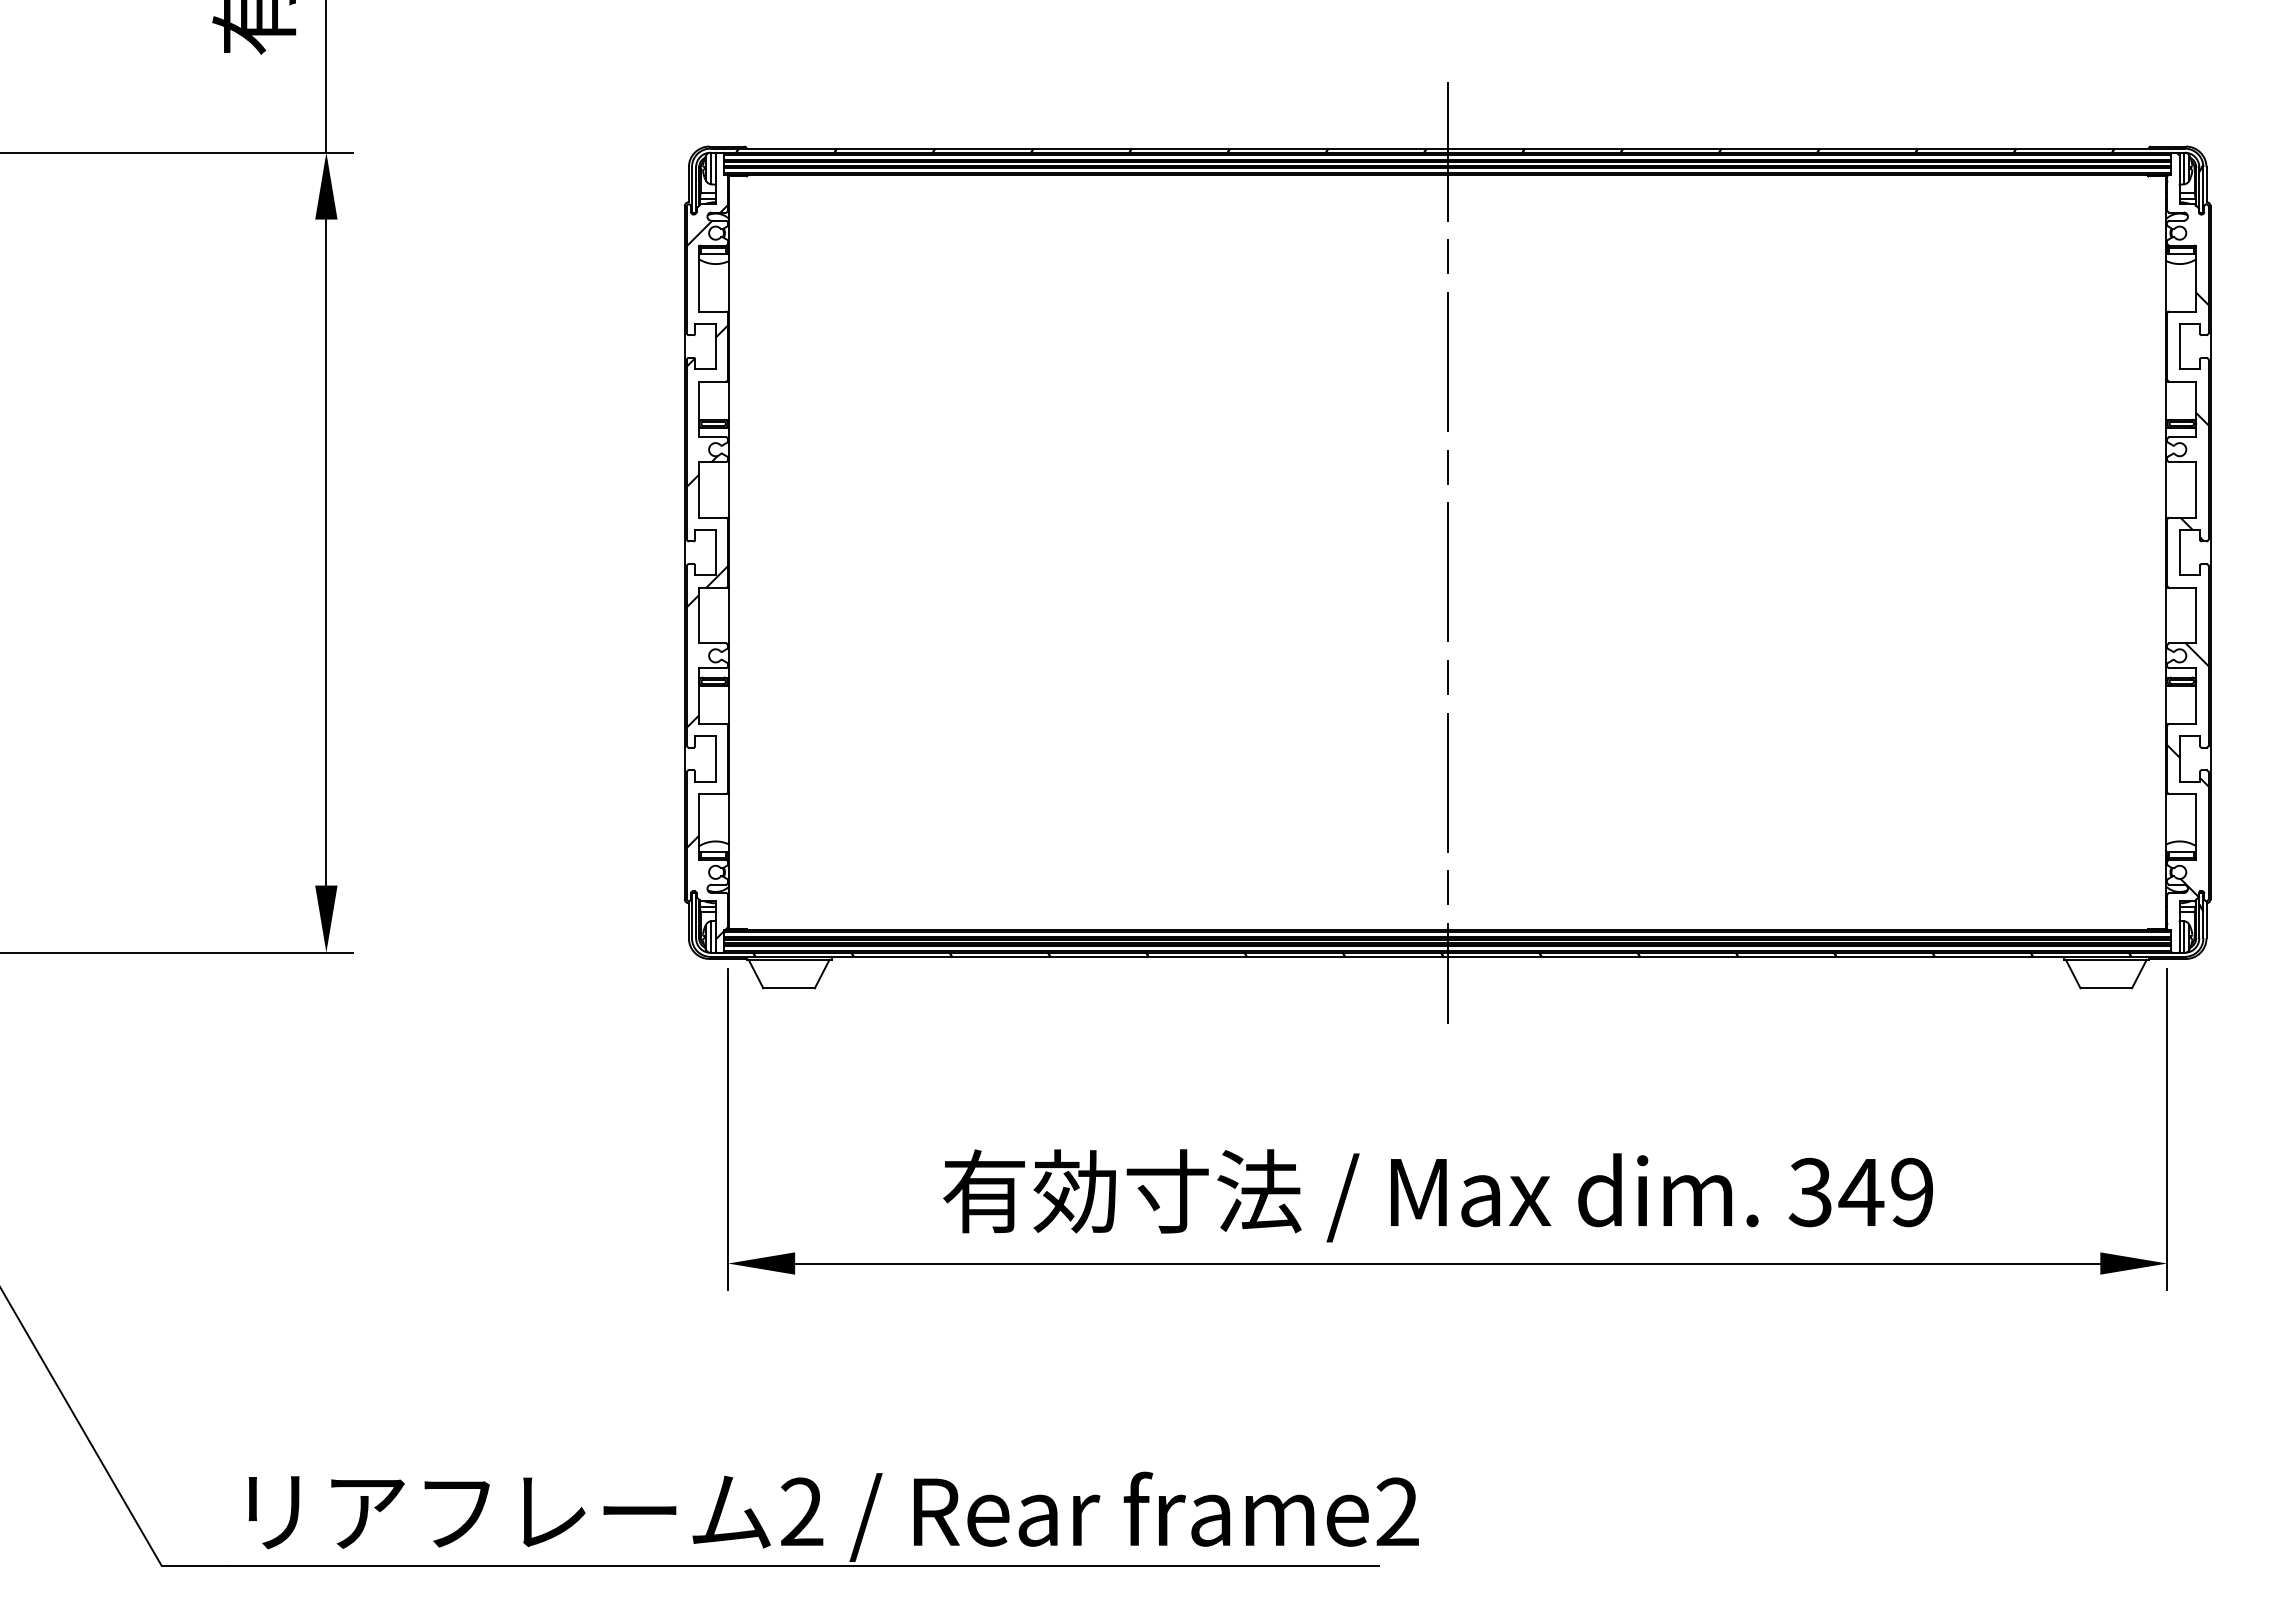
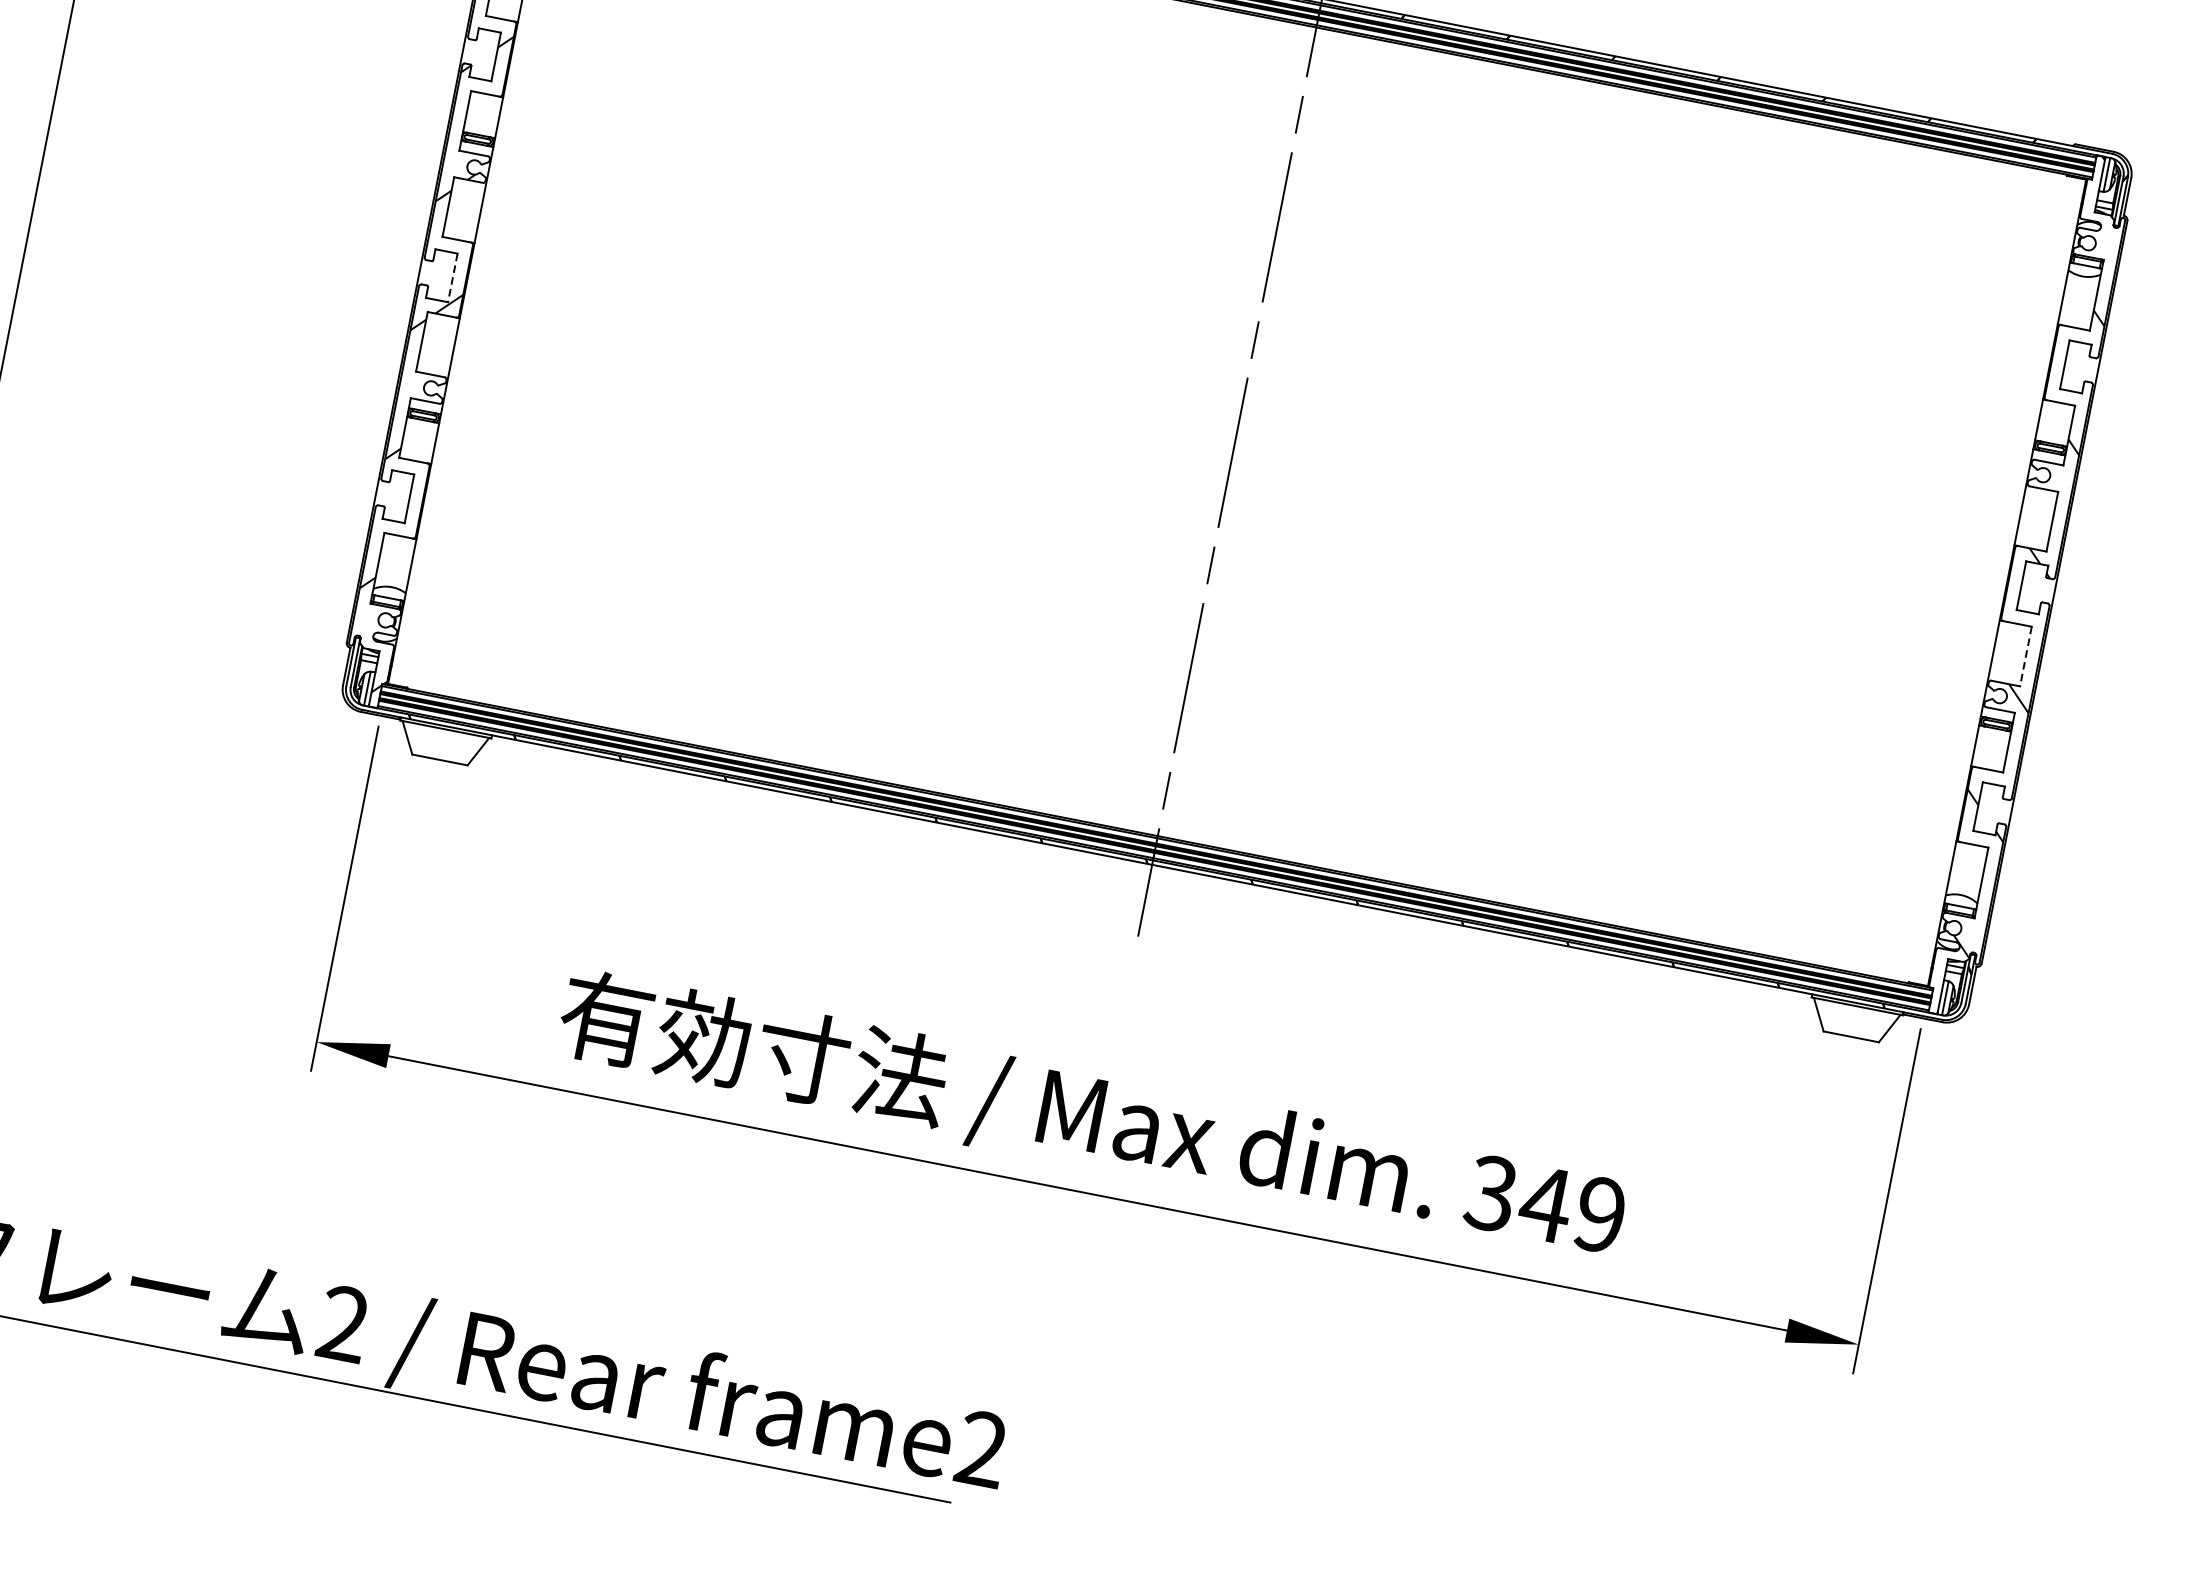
line: (715, 552) -> (452, 277), solid -> dashed
line: (2196, 615) -> (2026, 656), solid -> dashed

